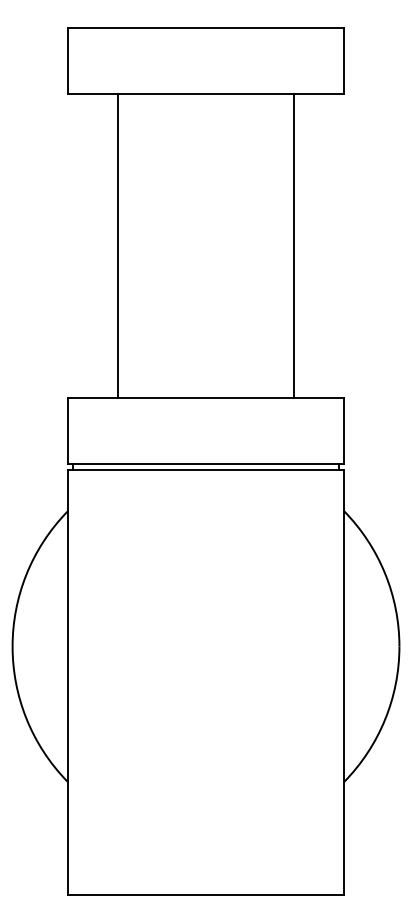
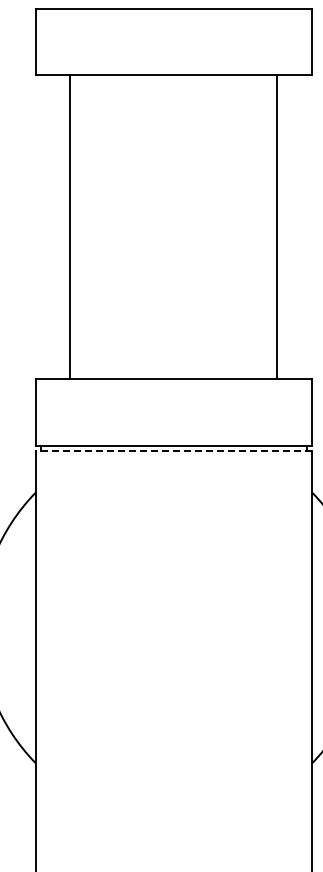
line: (117, 245) -> (69, 226), moved
line: (294, 245) -> (277, 226), moved
line: (205, 469) -> (173, 450), solid -> dashed

